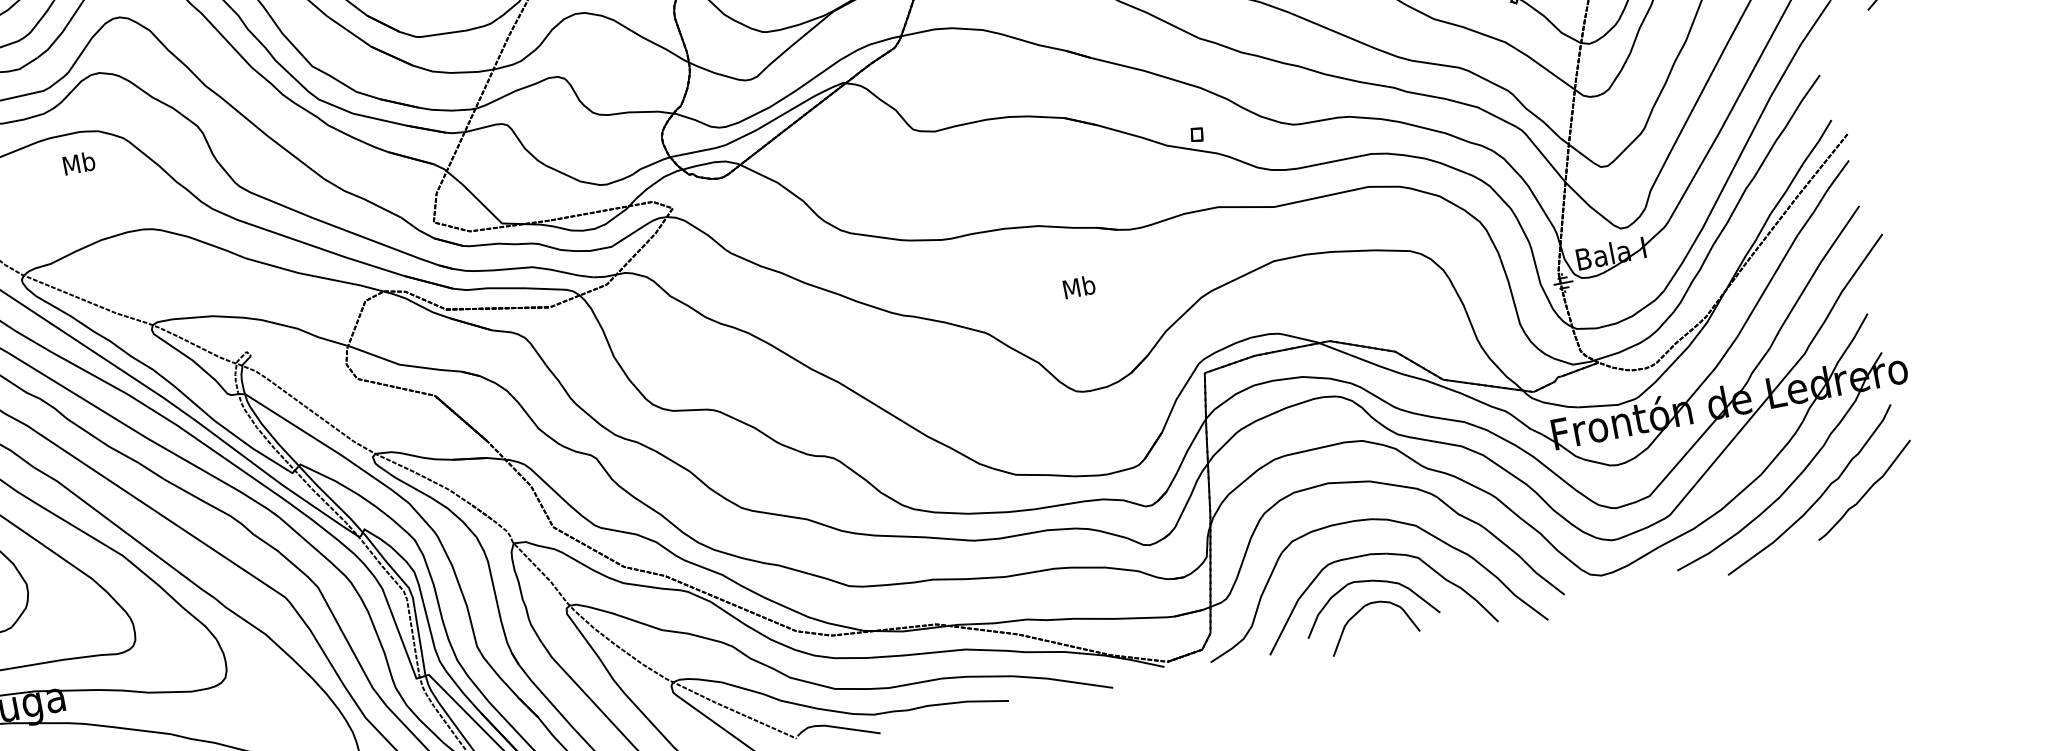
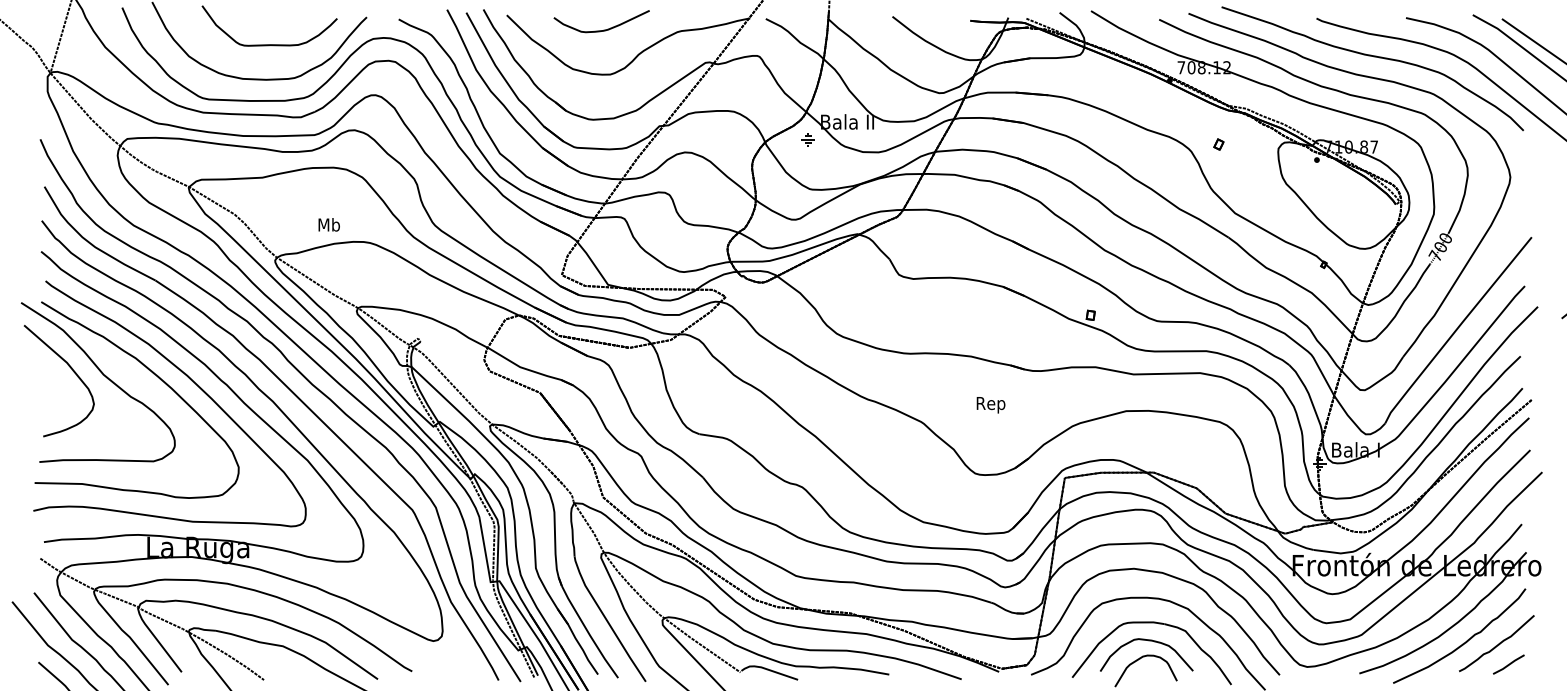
text: (77, 163) -> (328, 224), moved
text: (1078, 288) -> (990, 404), Mb -> Rep
line: (1886, 516) -> (1508, 664), added

